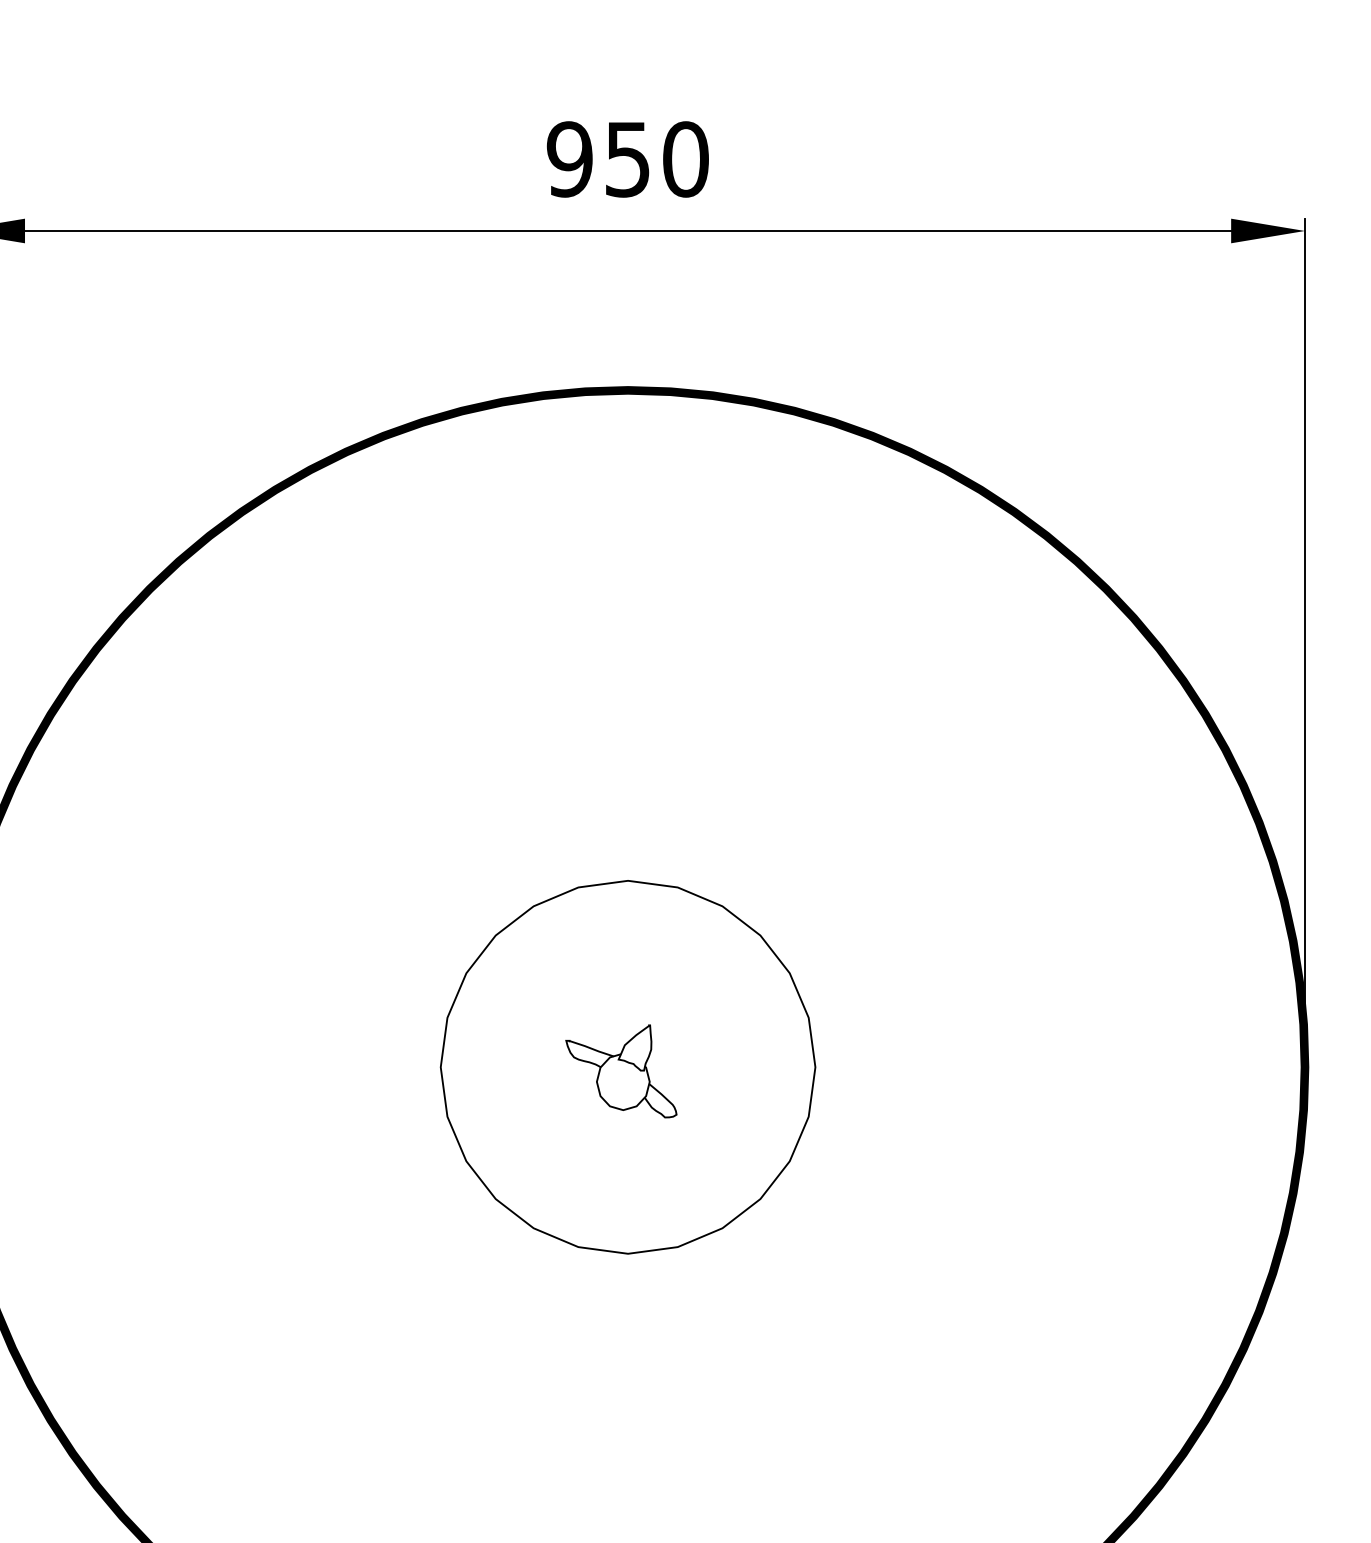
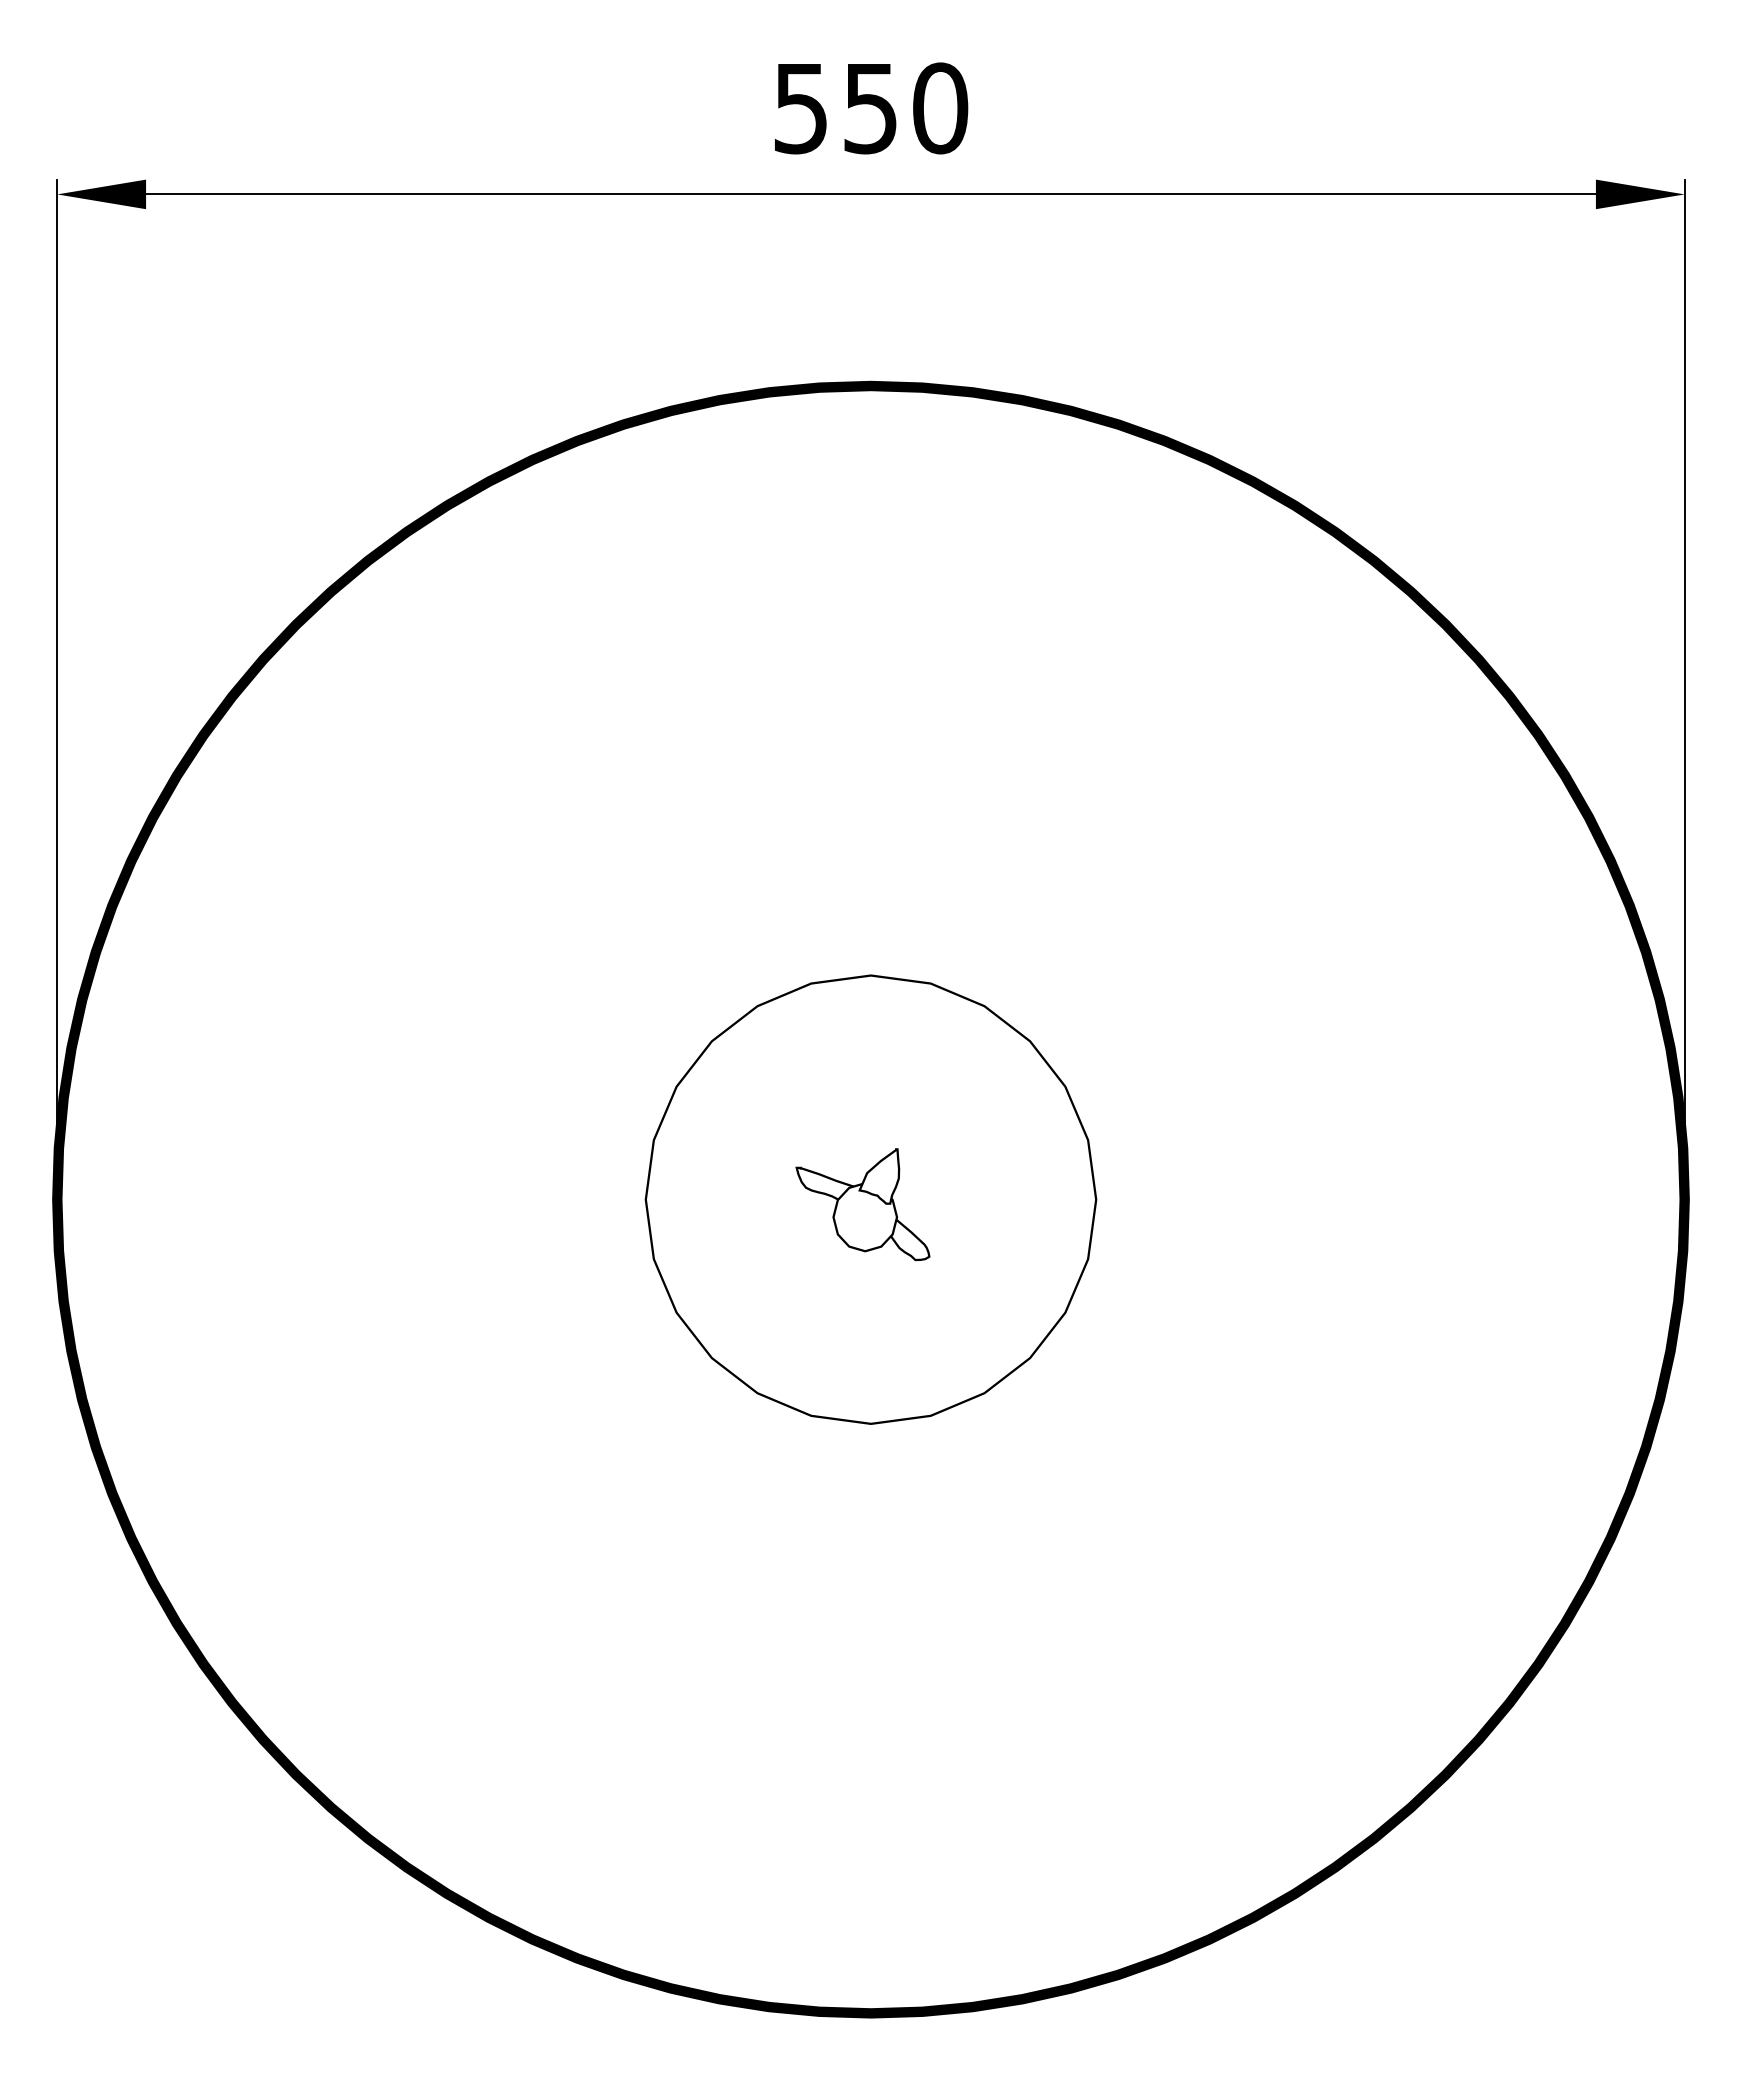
text: (569, 159) -> (800, 108), 950 -> 550

